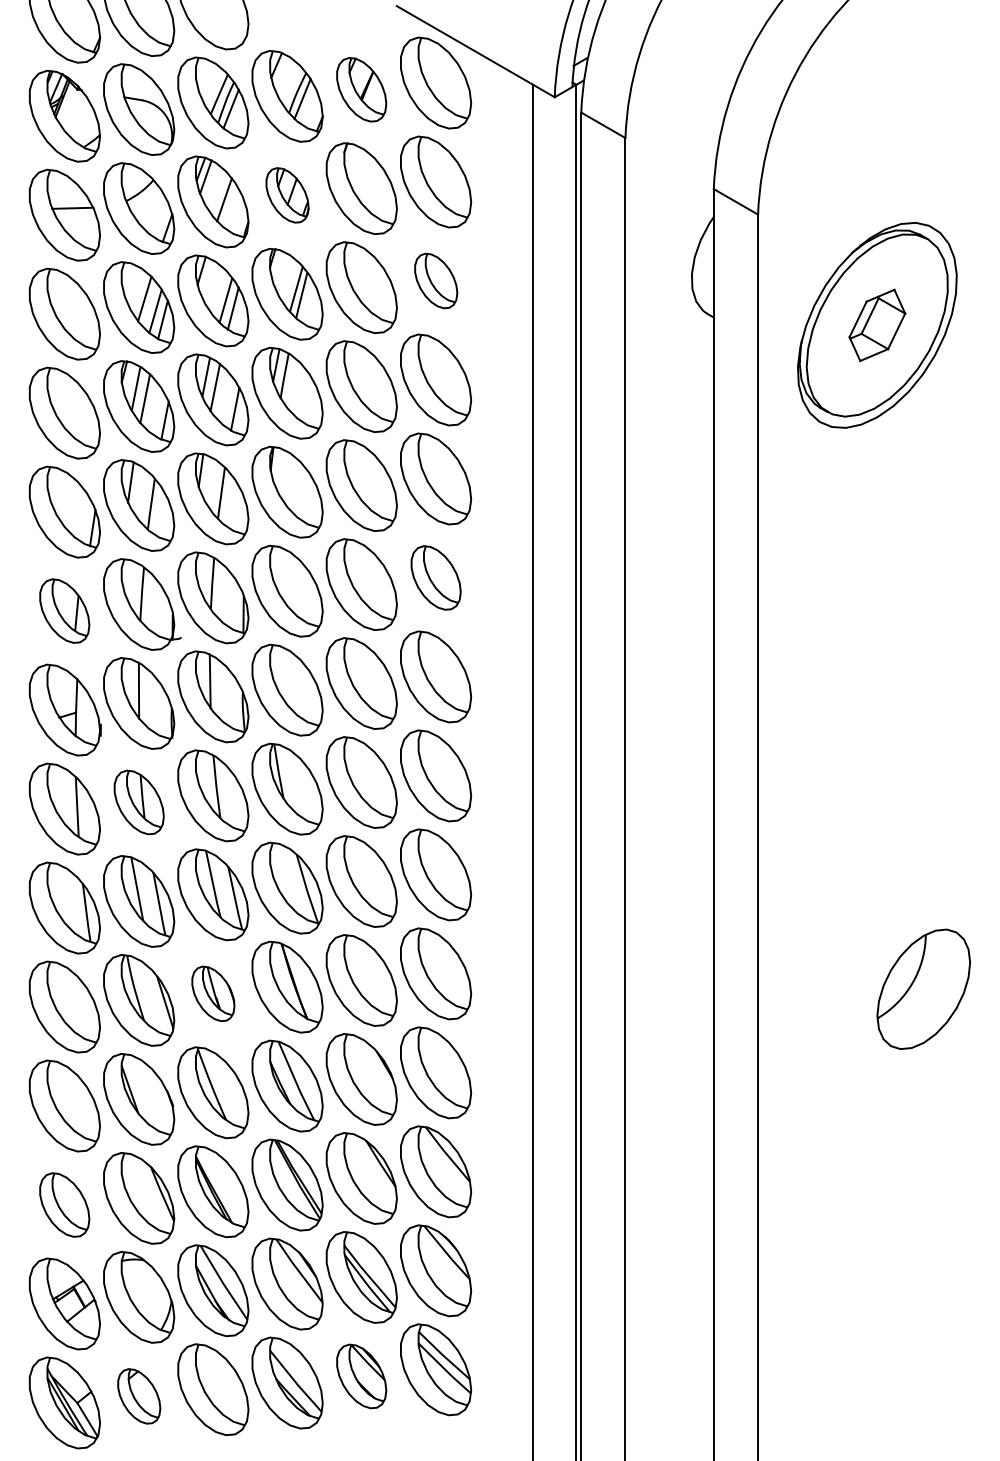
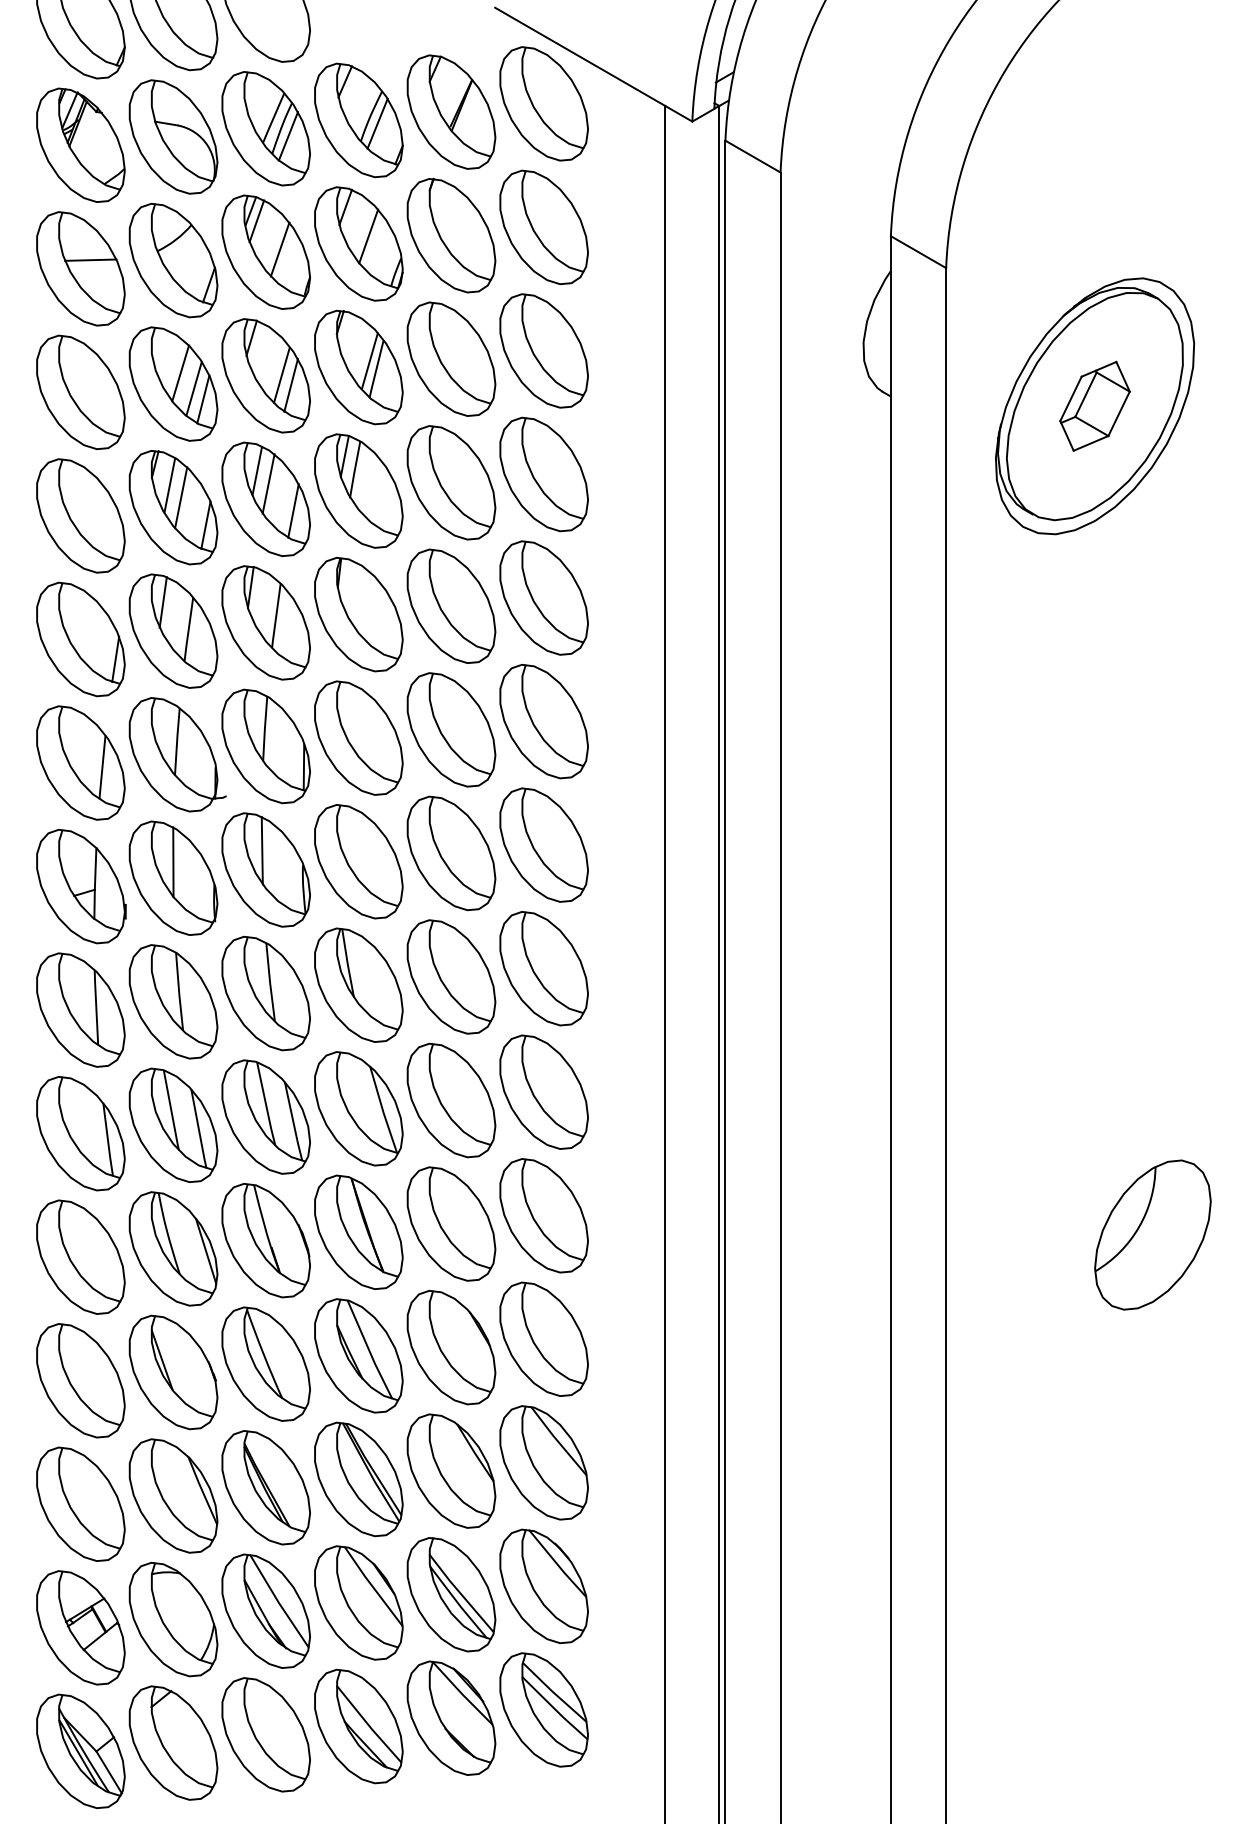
part: (361, 89) -> (451, 111), size x1.43
part: (287, 195) -> (358, 244), size x1.67
part: (436, 280) -> (544, 350), size x1.67
part: (436, 577) -> (544, 721), size x1.43
part: (64, 610) -> (80, 762), size x1.43
part: (139, 802) -> (174, 1001), size x1.43
part: (213, 993) -> (266, 1240), size x1.67
part: (64, 1204) -> (80, 1503), size x1.43
part: (361, 1376) -> (451, 1718), size x1.43
part: (139, 1396) -> (174, 1743), size x1.67

